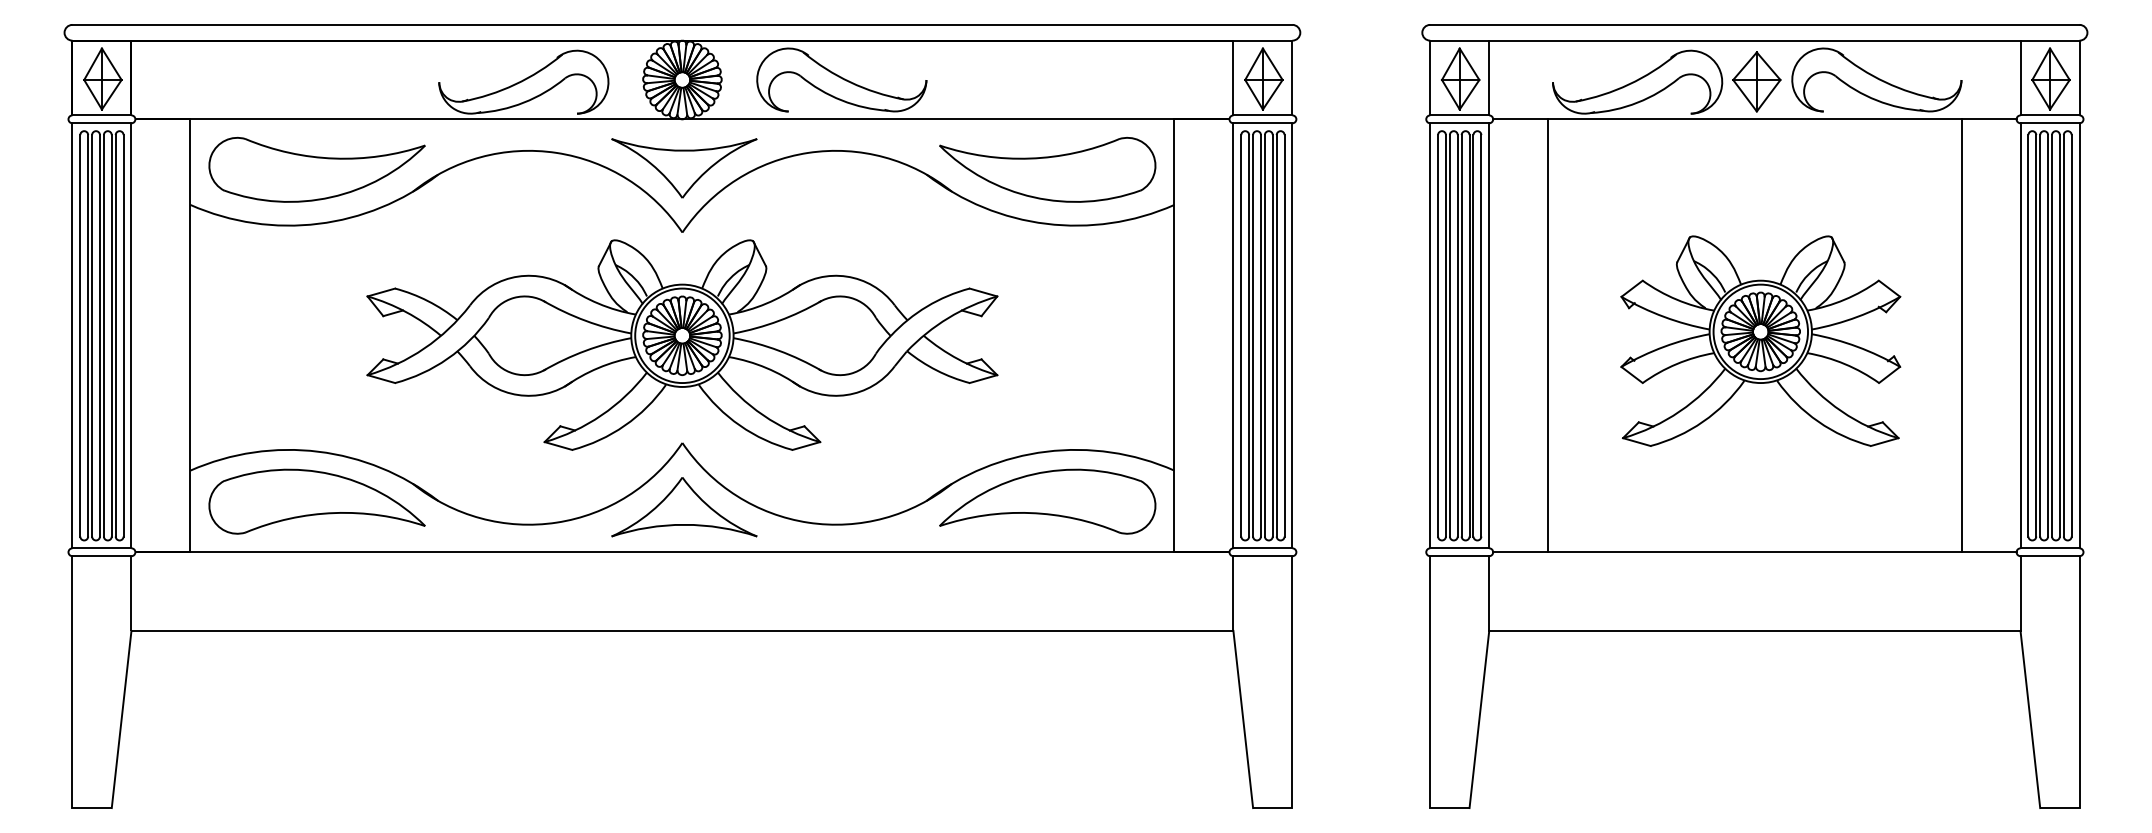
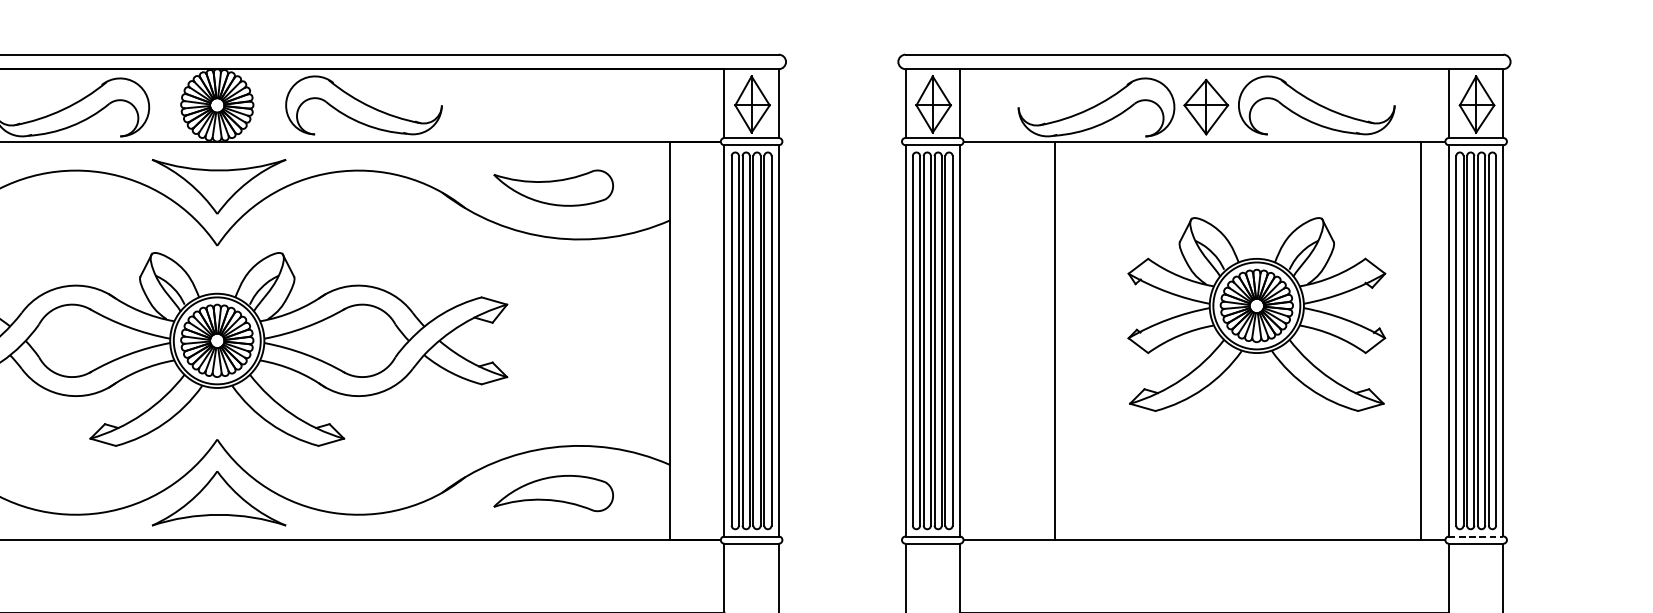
part: (1047, 169) -> (553, 187), size x0.6
line: (1548, 335) -> (1054, 340), moved
line: (1961, 335) -> (1421, 340), moved
part: (1760, 340) -> (1256, 313), moved
part: (1047, 501) -> (553, 493), size x0.6
line: (2050, 548) -> (1476, 536), solid -> dashed

